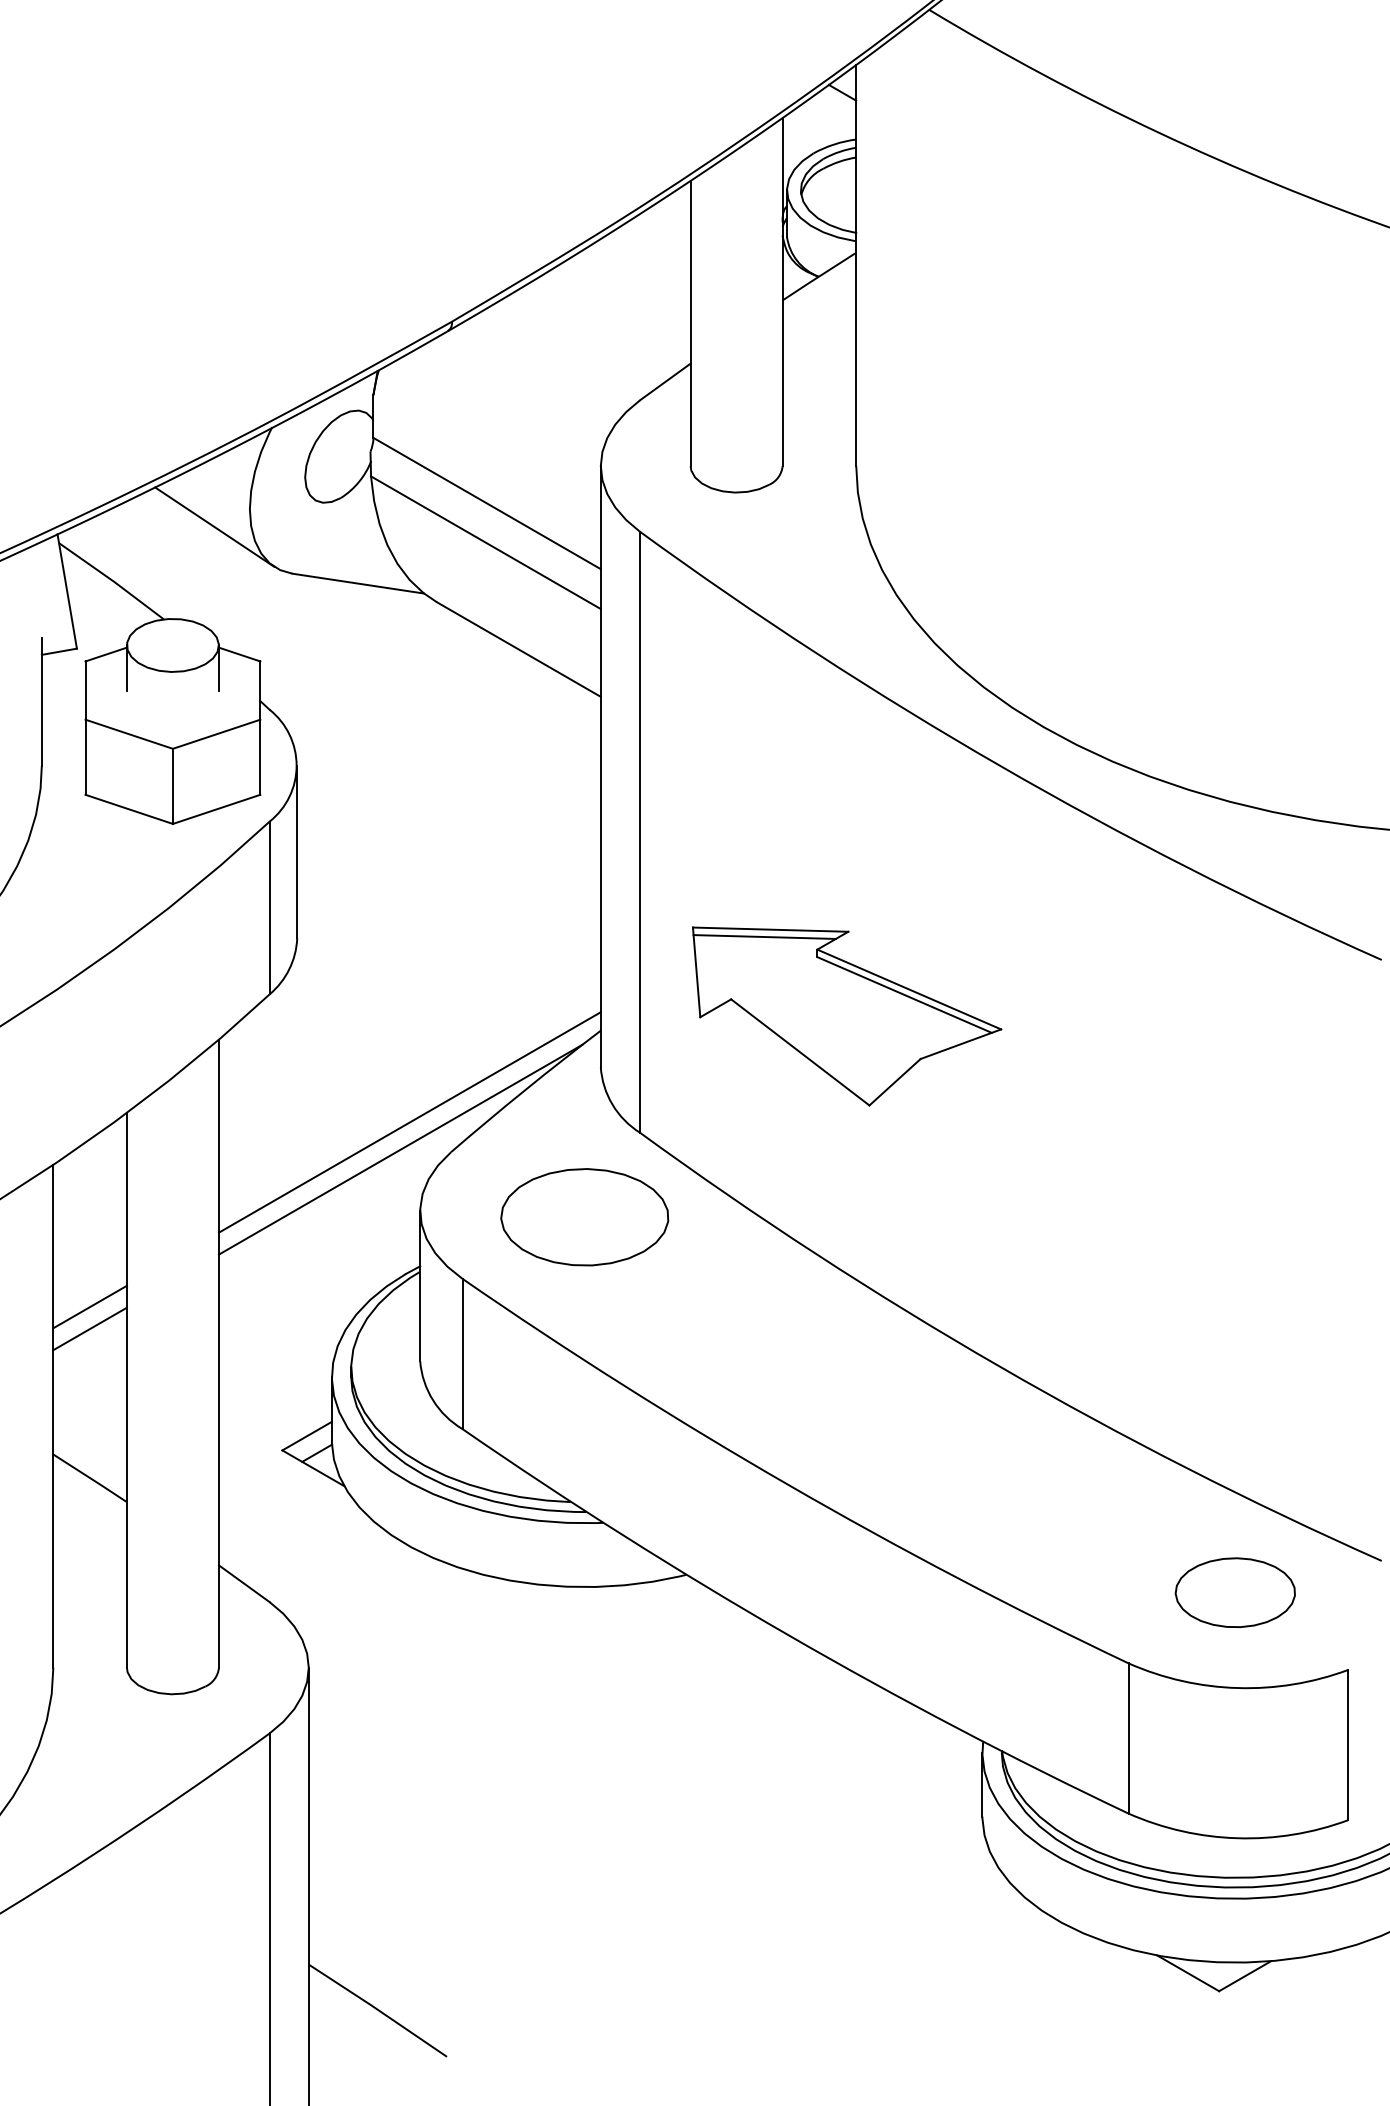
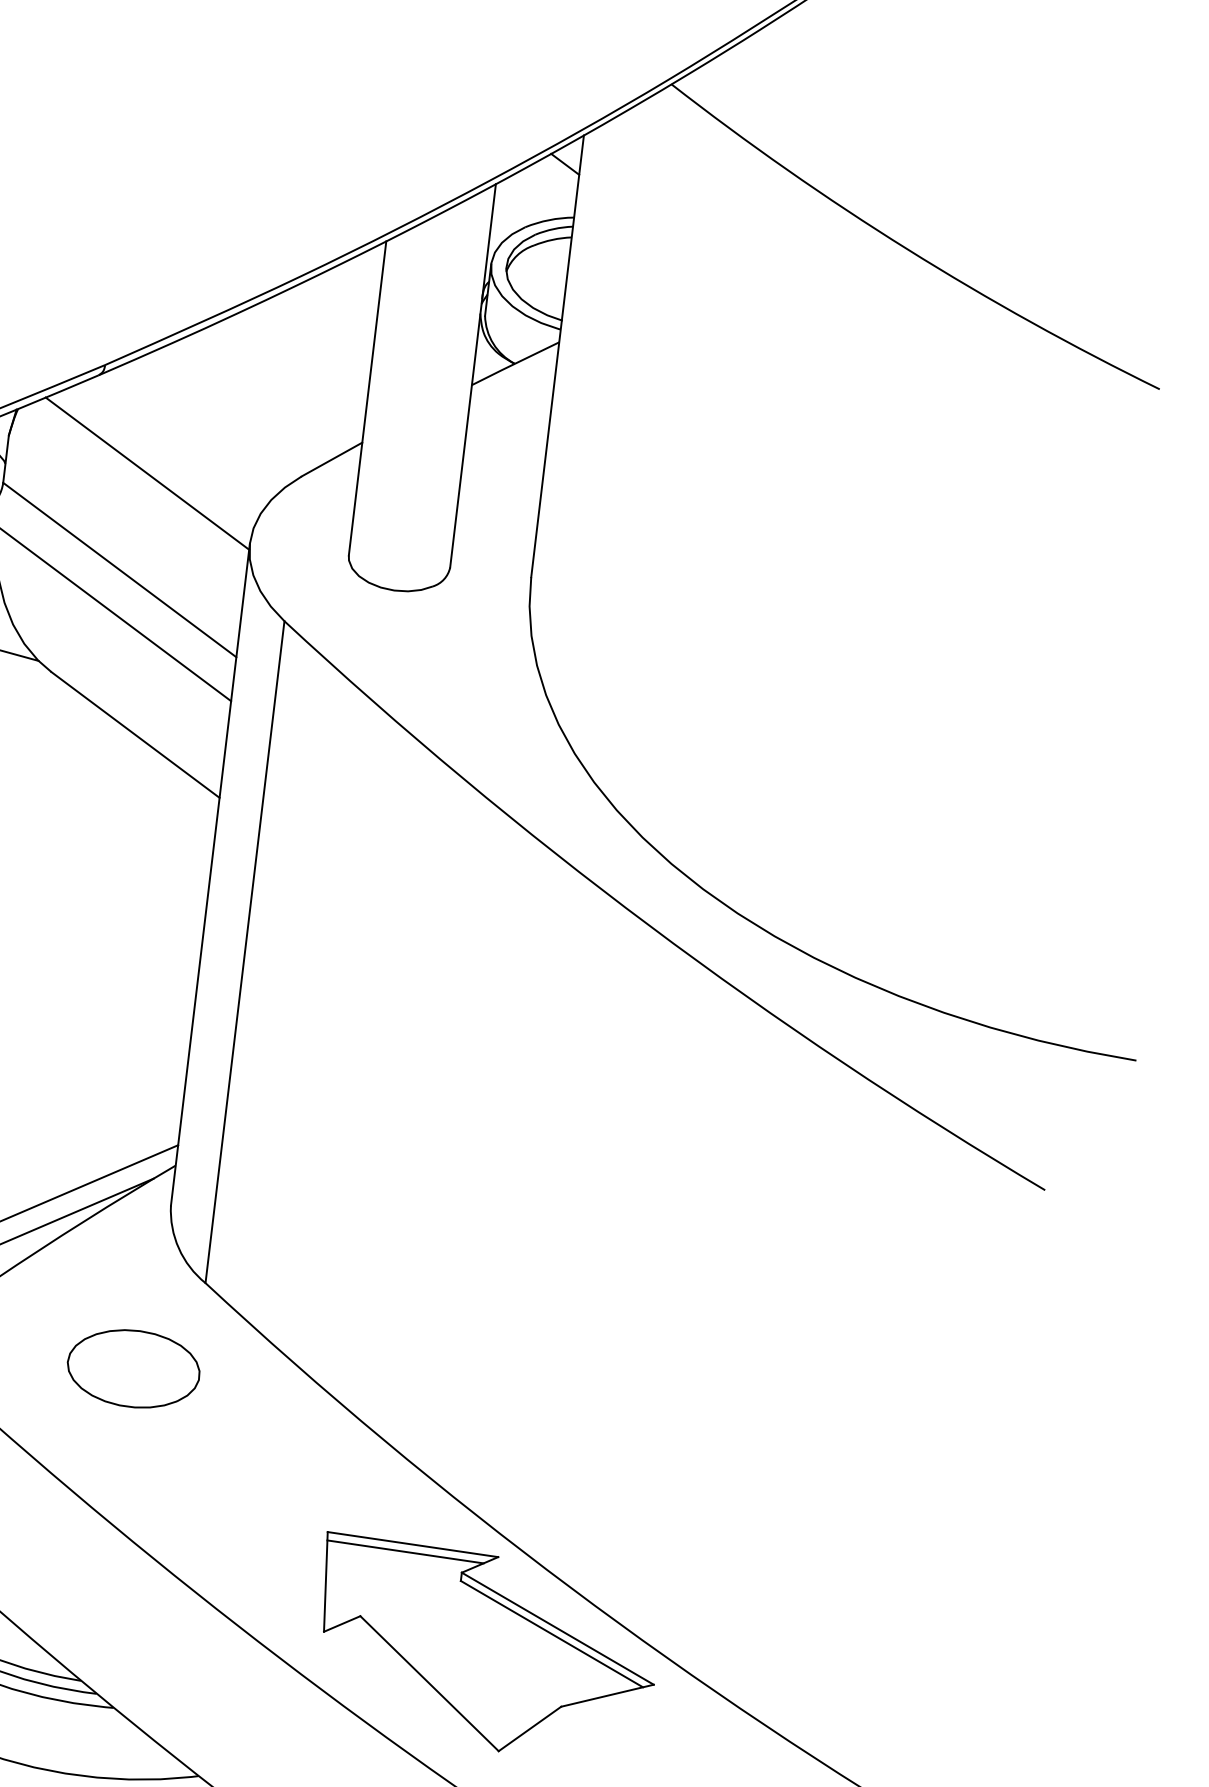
line: (501, 414) -> (147, 473), added
part: (847, 1016) -> (486, 1650), moved
part: (584, 1216) -> (133, 1368), size x0.71

